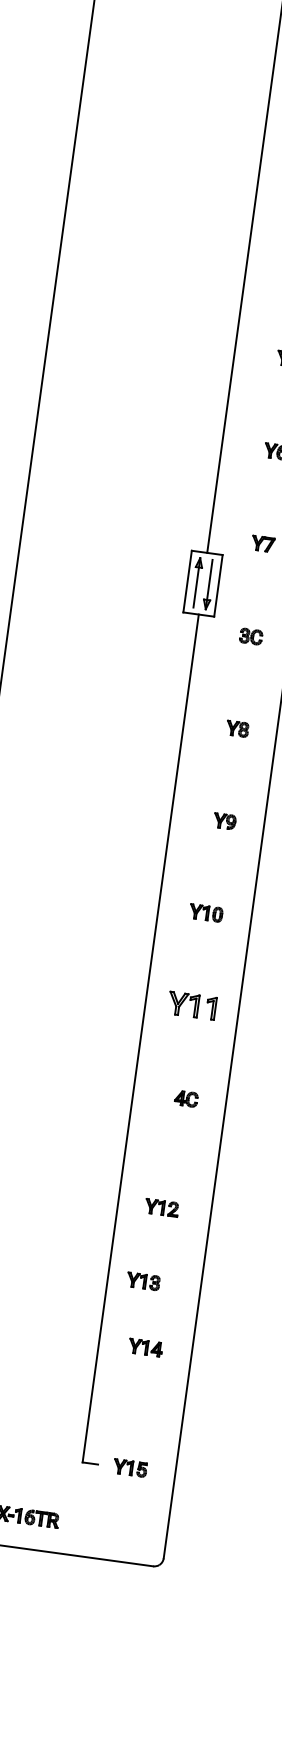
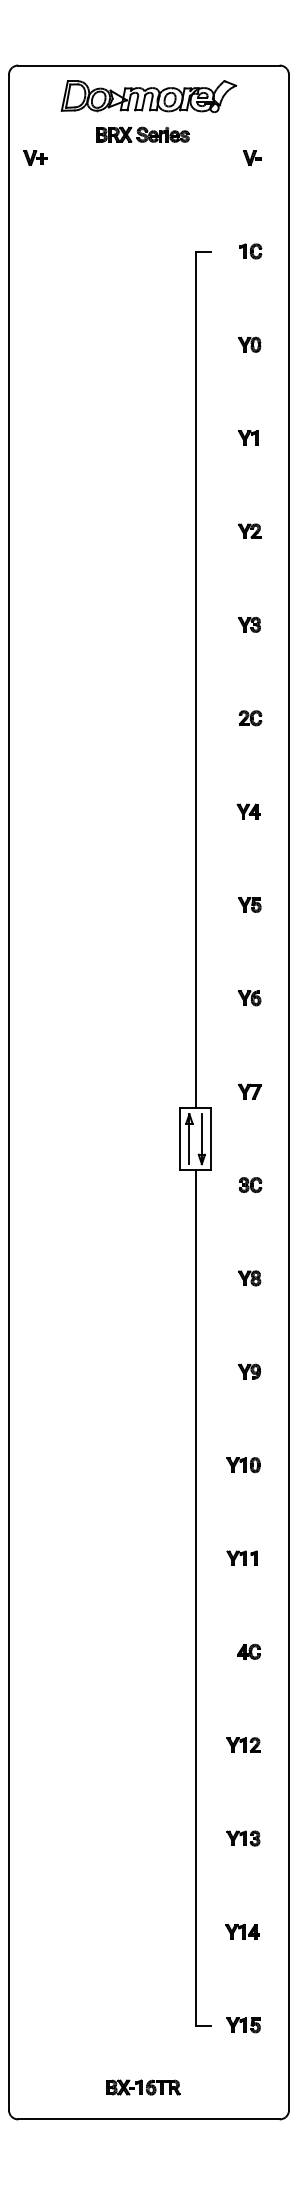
part: (191, 1004) -> (241, 1557), size x0.62
part: (161, 1207) -> (243, 1744), moved
part: (143, 1281) -> (243, 1838), moved
part: (145, 1347) -> (242, 1931), moved

